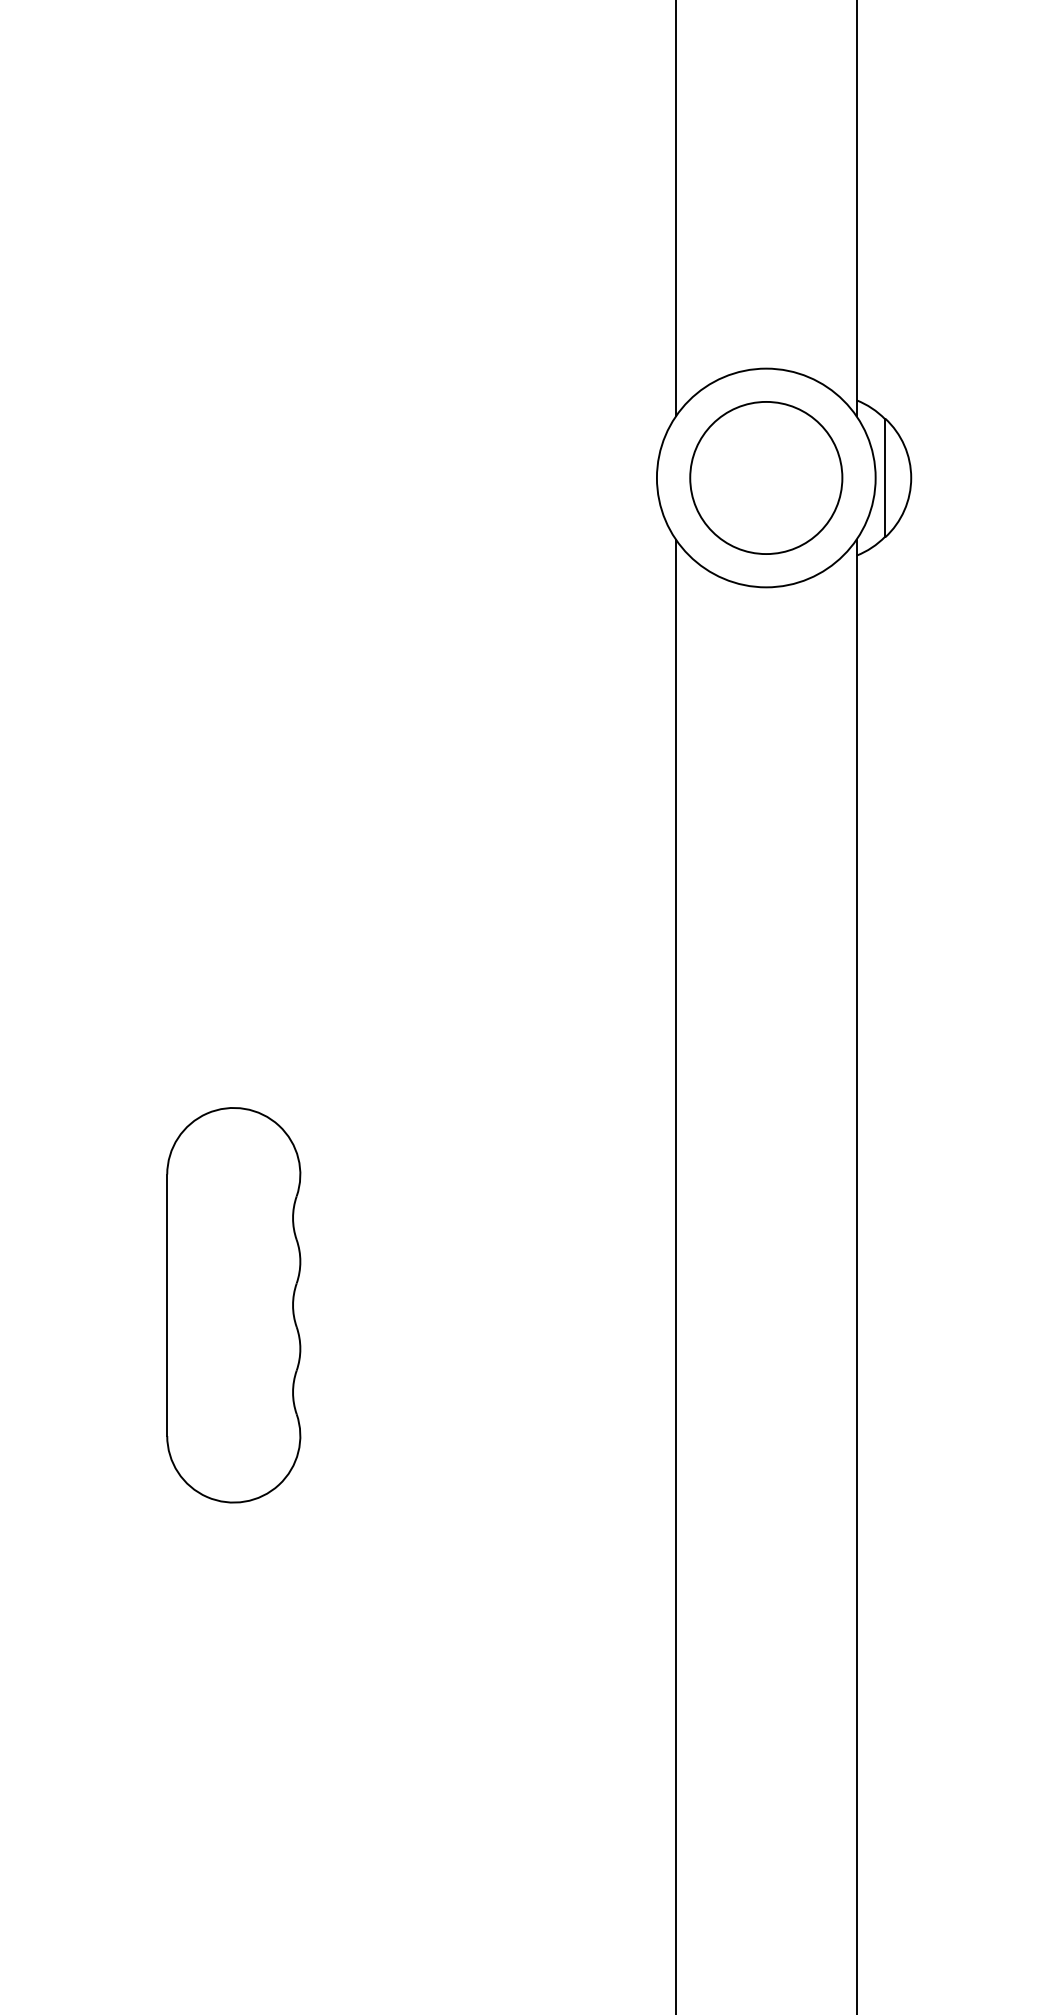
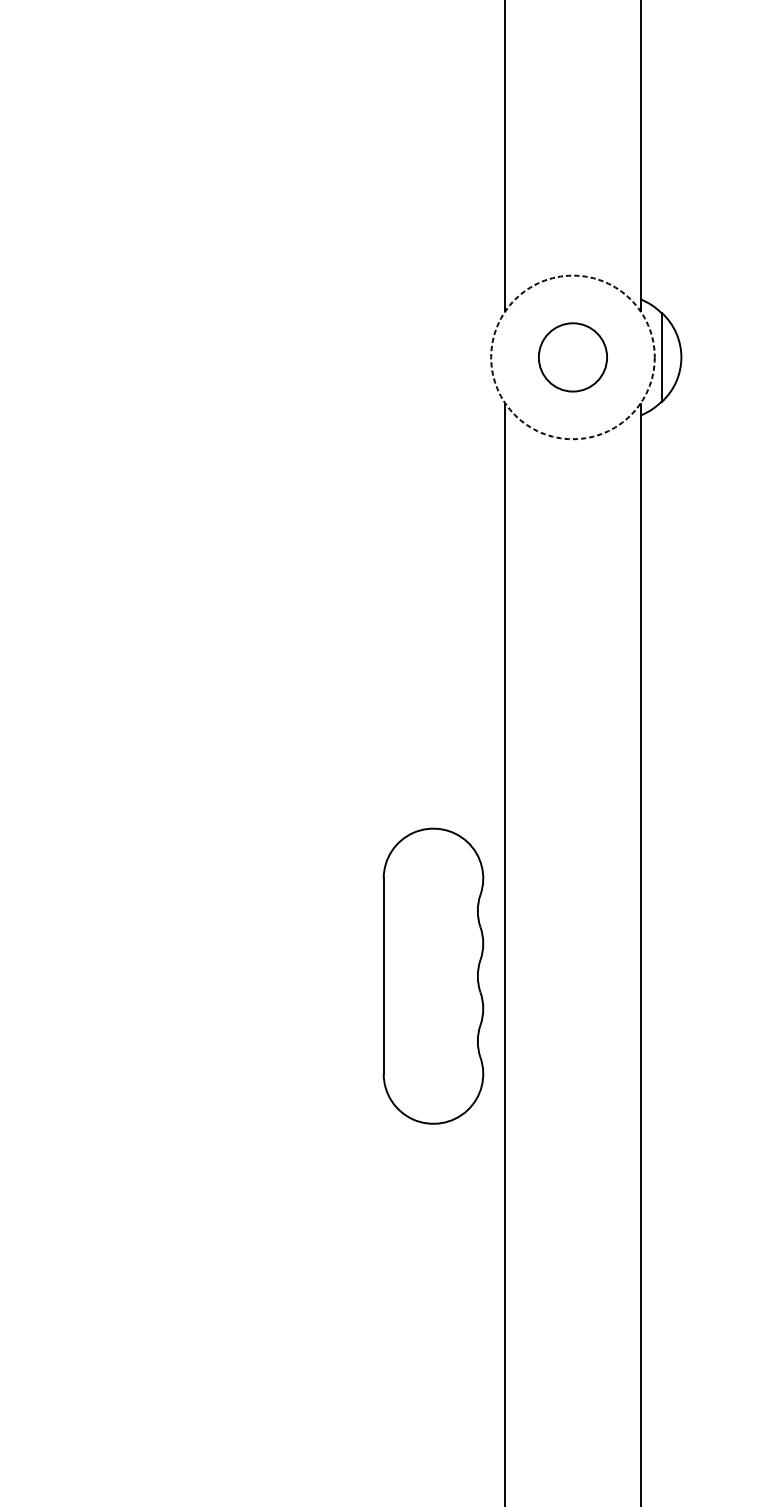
circle: (765, 477) -> (572, 357), solid -> dashed
circle: (766, 477) -> (573, 357), size x0.6
part: (233, 1305) -> (433, 976), moved

